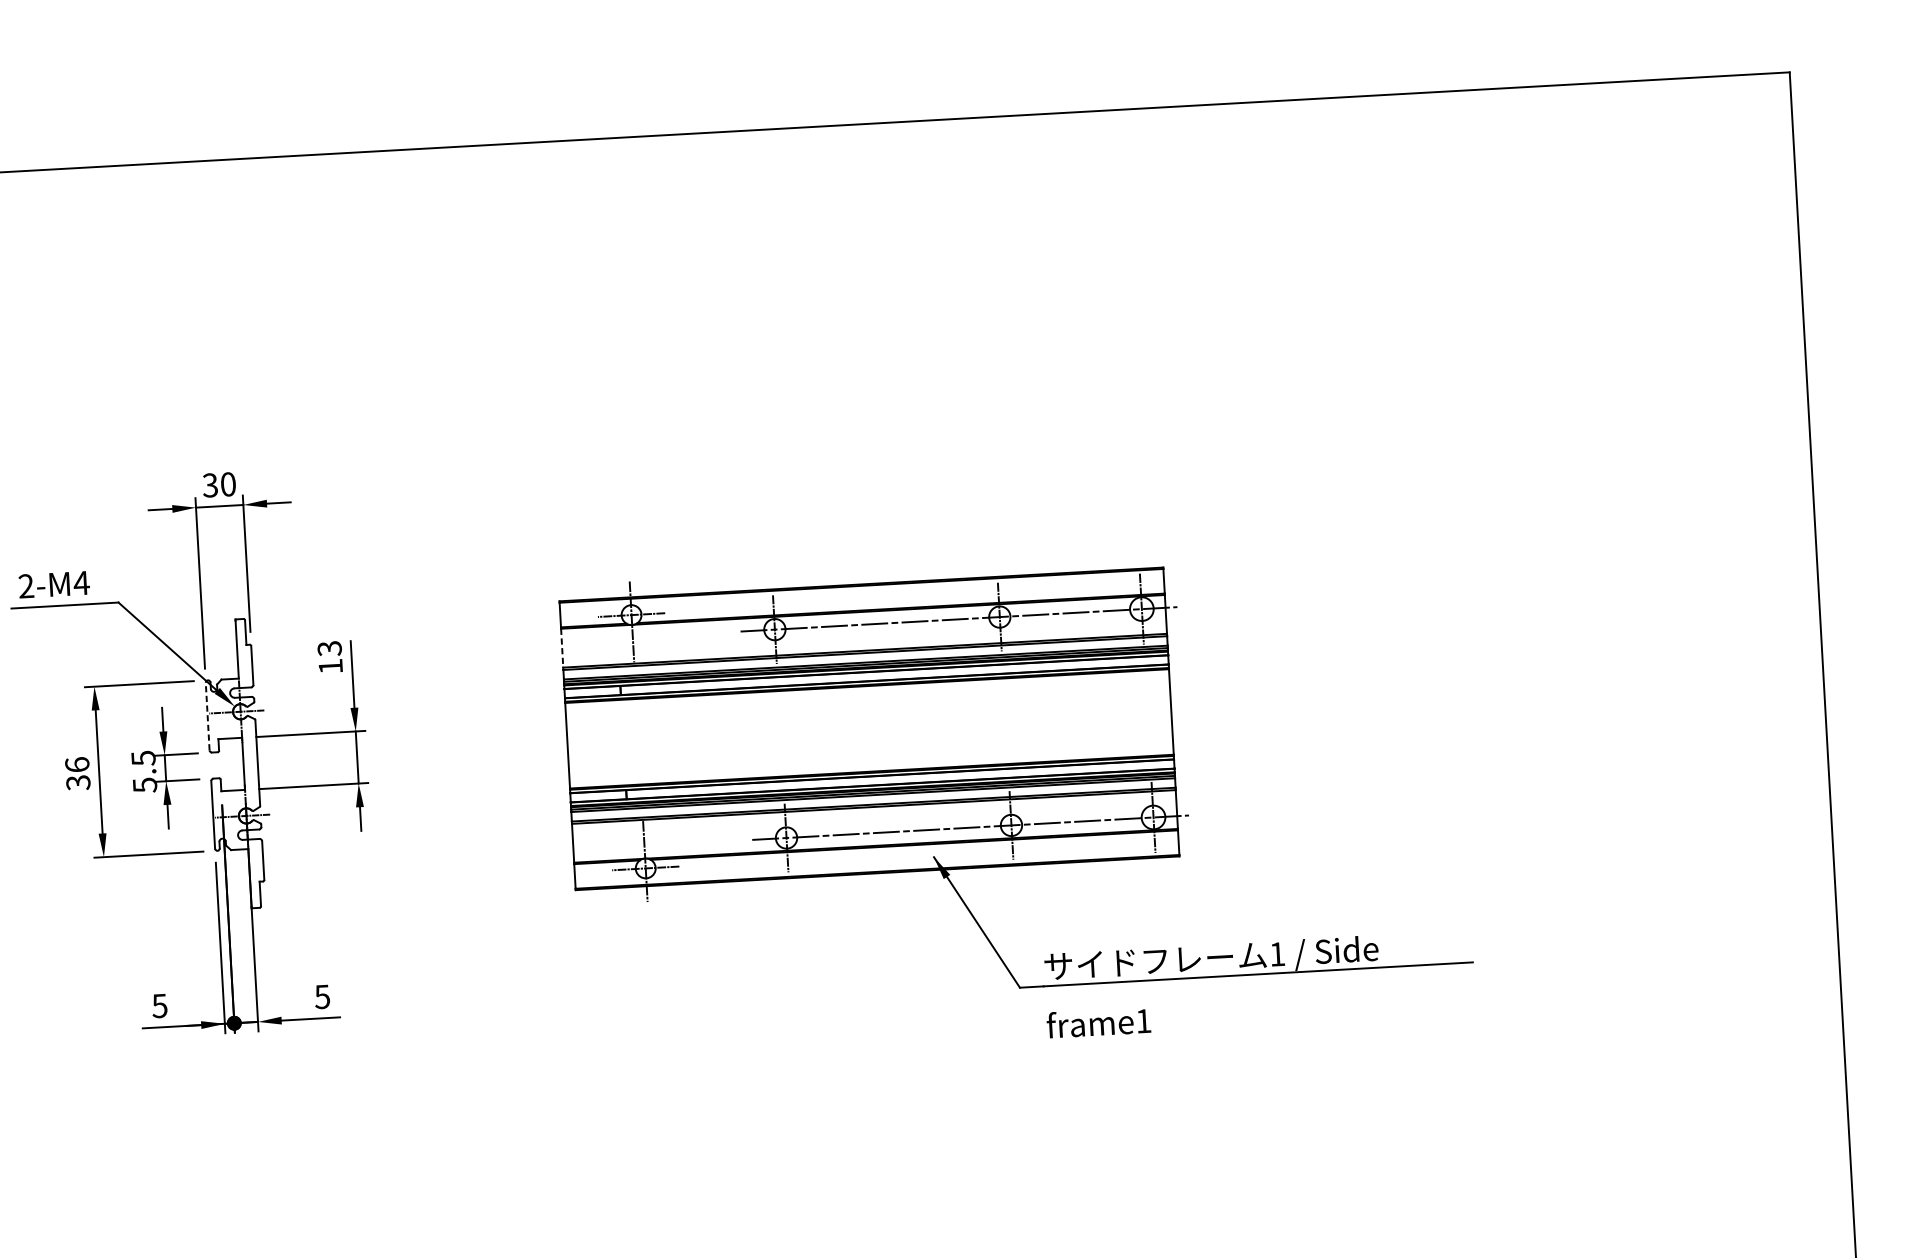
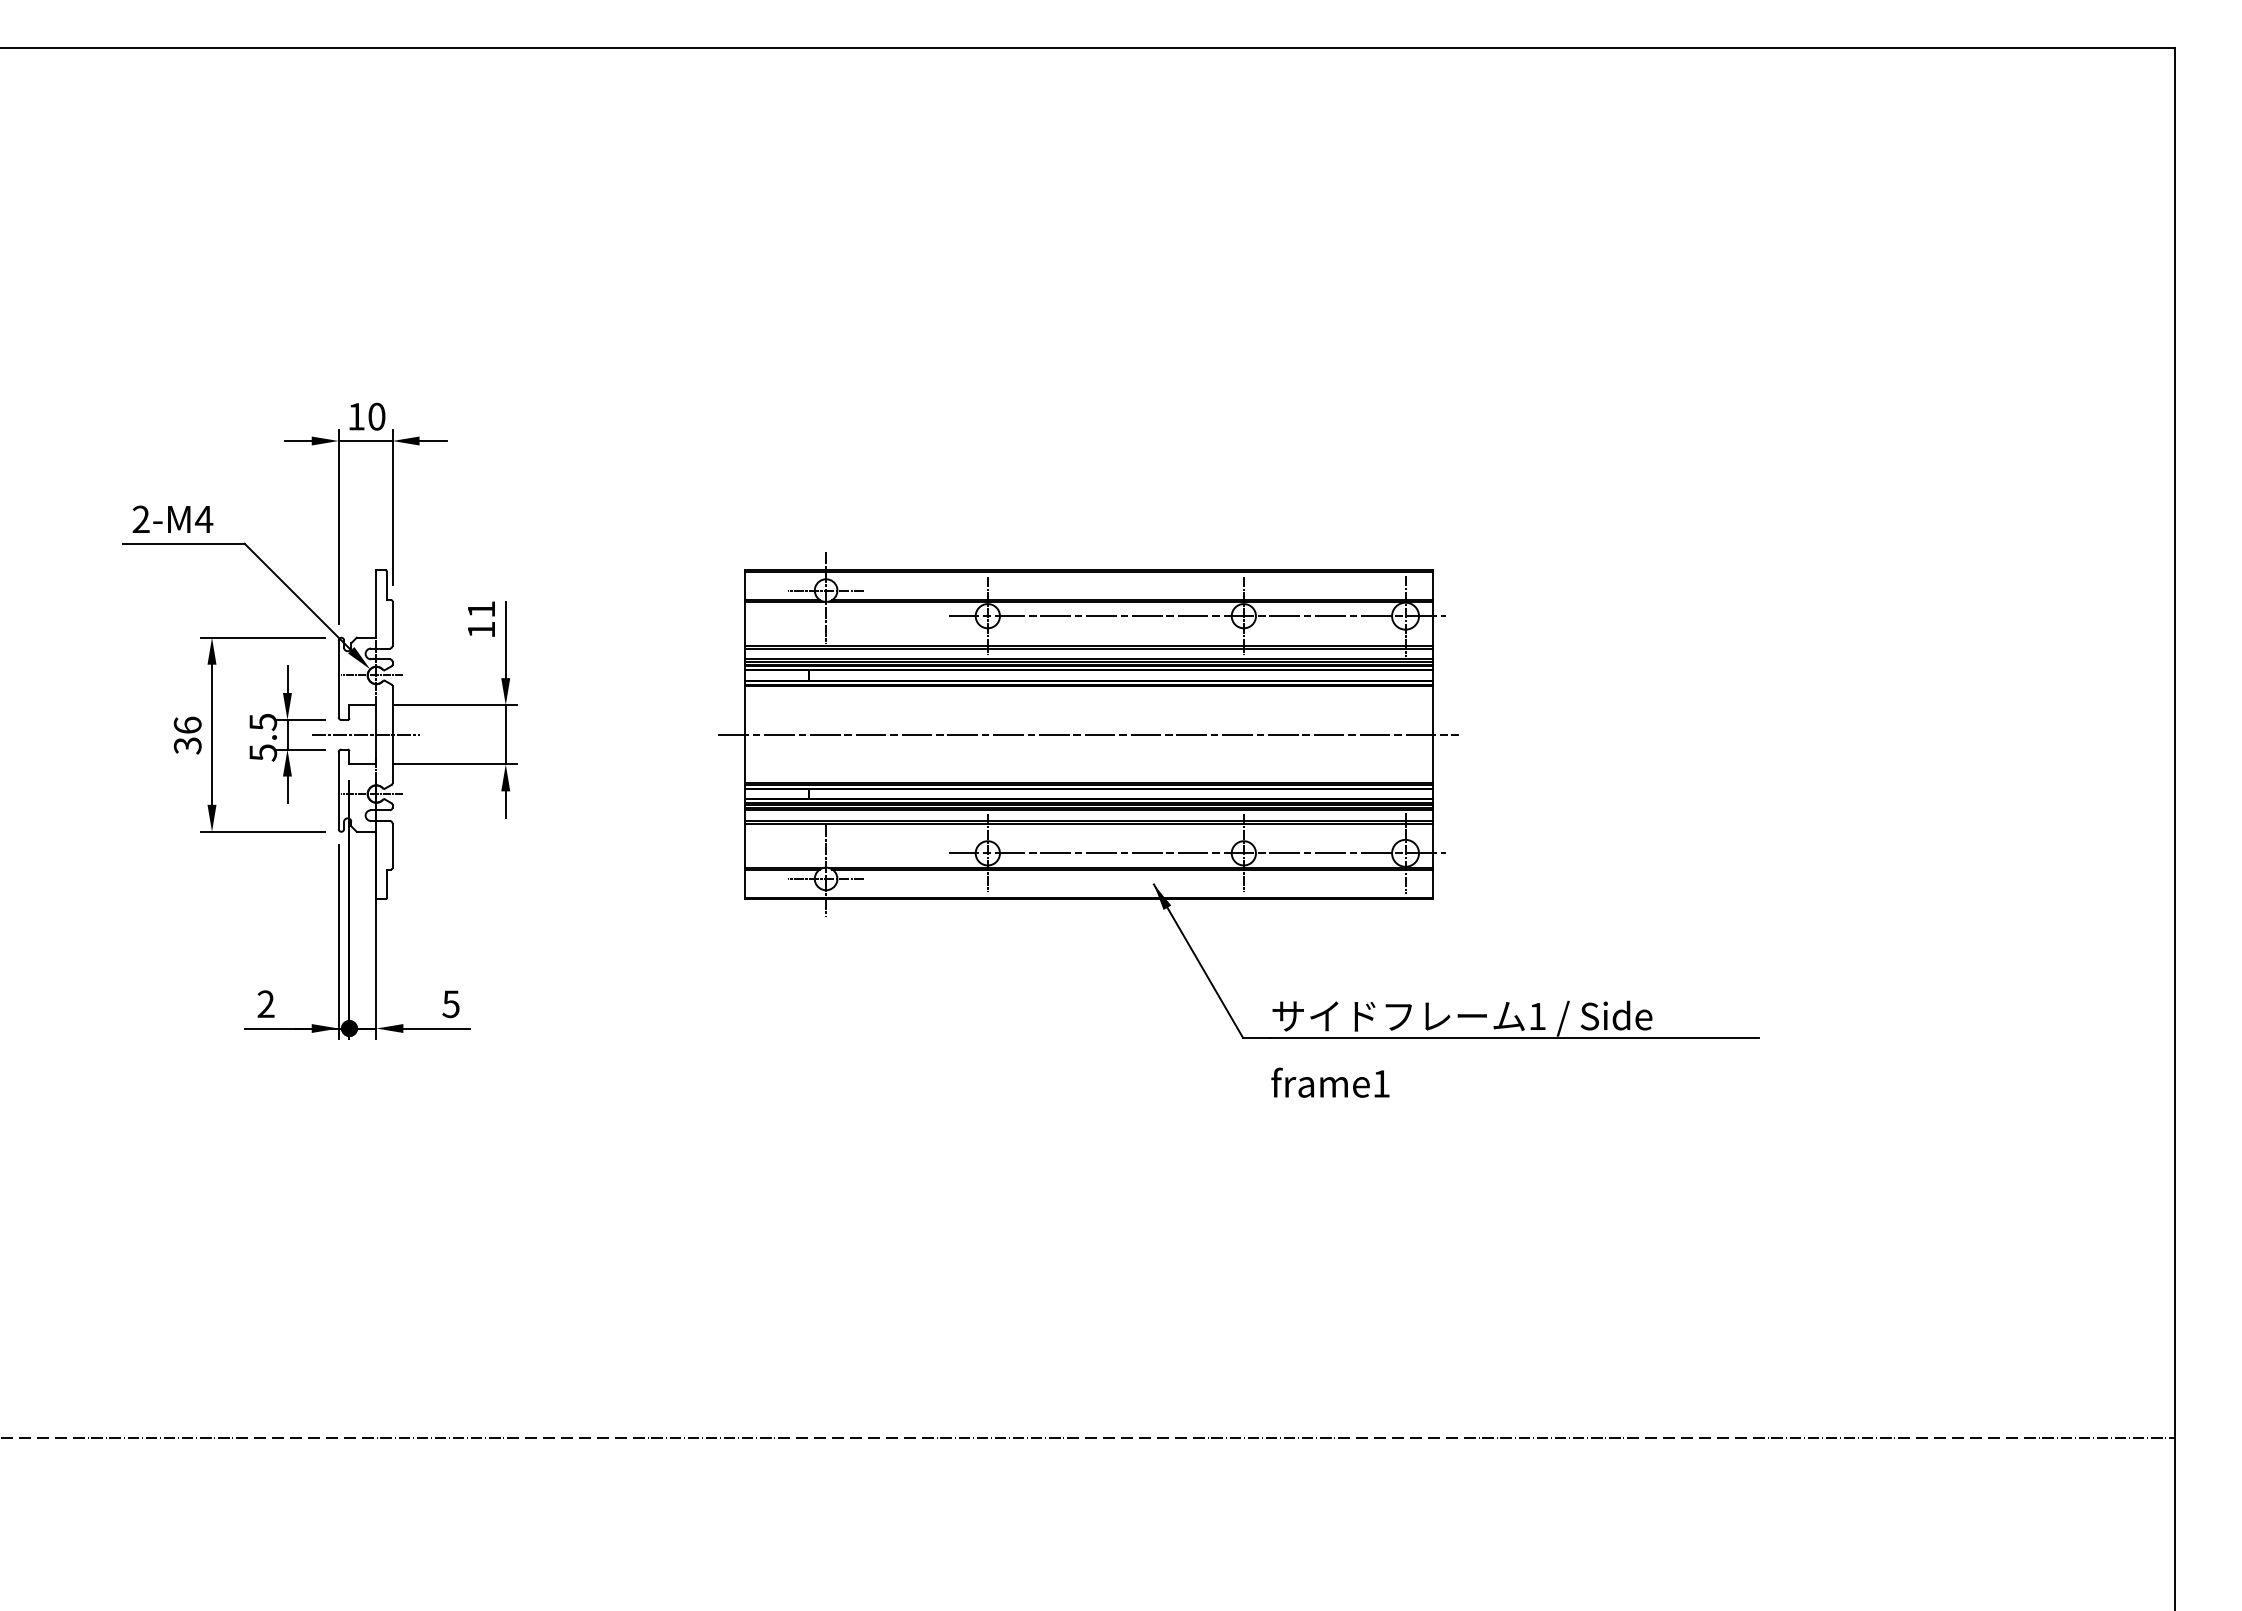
text: (209, 485) -> (355, 416), 30 -> 10
text: (329, 648) -> (481, 609), 13 -> 11
line: (562, 648) -> (745, 624), dashed -> solid
line: (207, 716) -> (338, 678), dashed -> solid
line: (869, 728) -> (1088, 734), added
line: (233, 764) -> (365, 734), added
text: (159, 1006) -> (265, 1004), 5 -> 2

